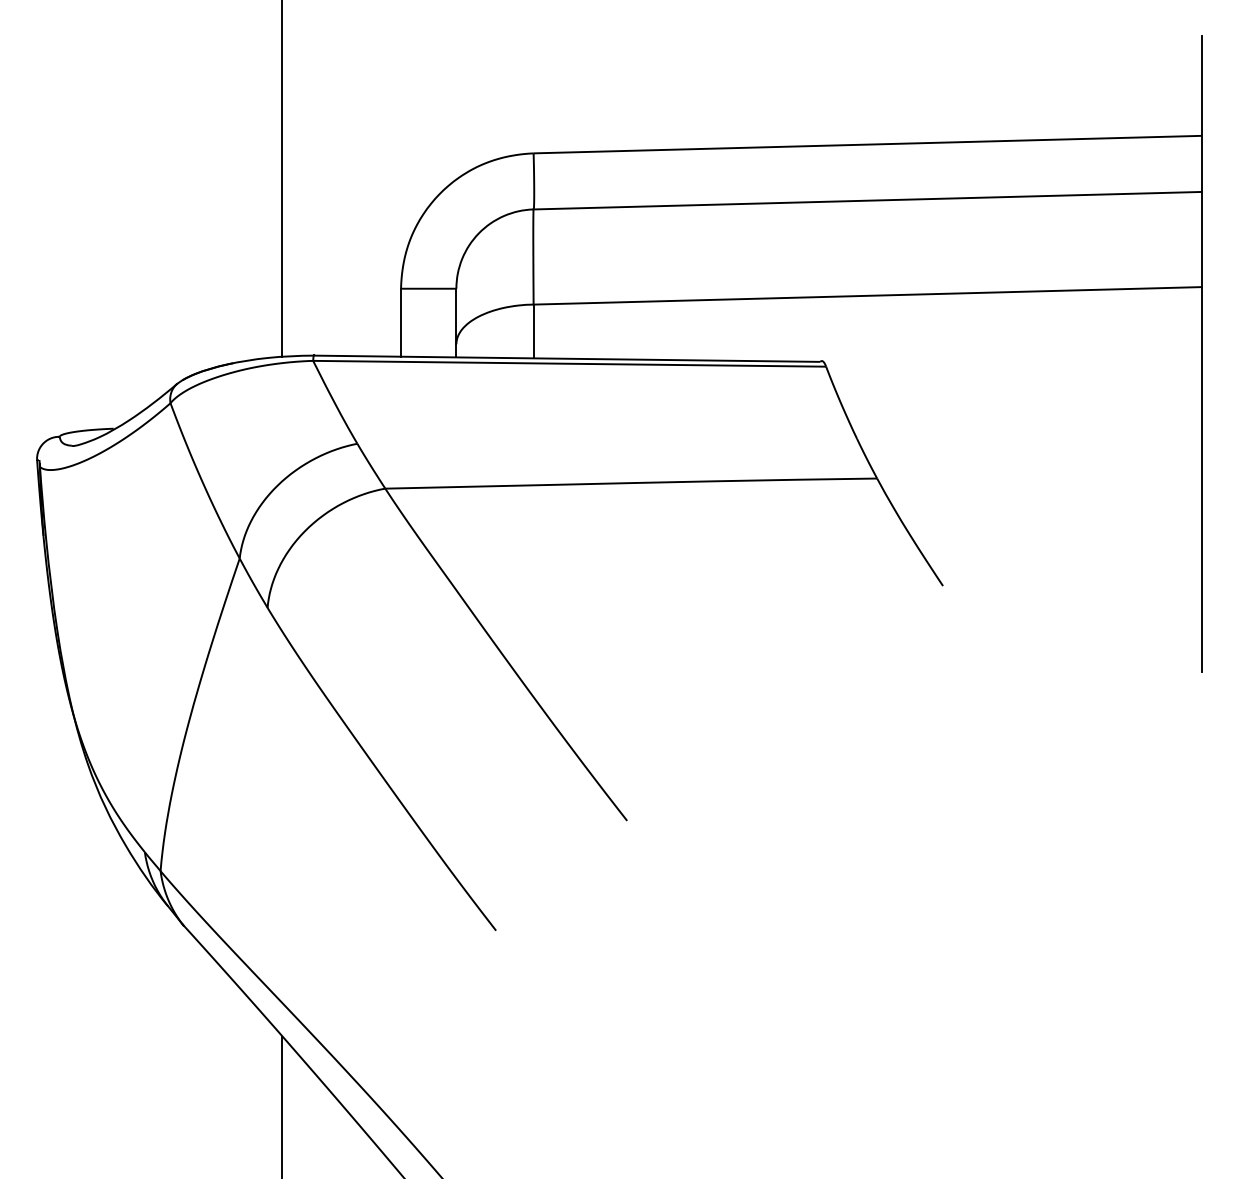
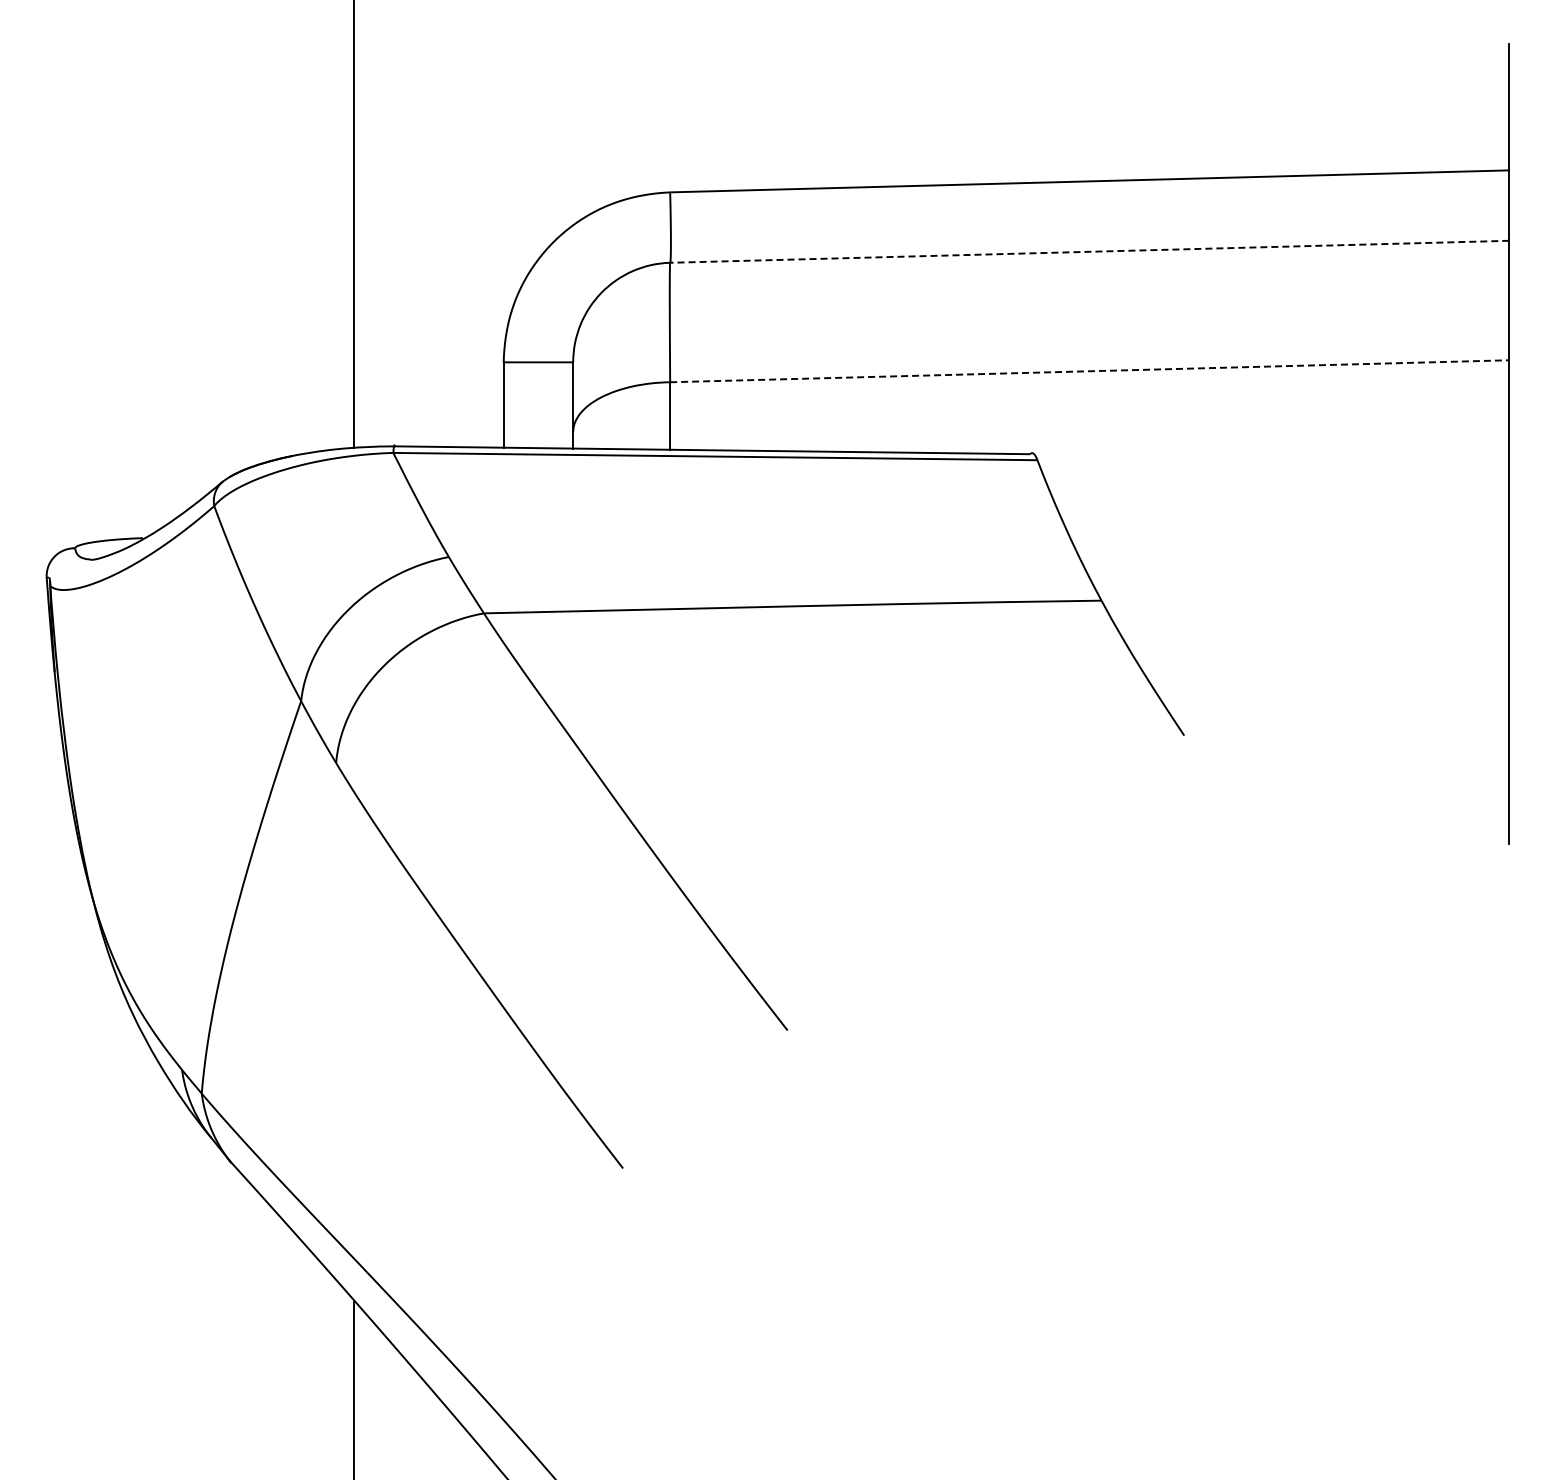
line: (867, 200) -> (1089, 251), solid -> dashed
line: (867, 296) -> (1089, 371), solid -> dashed

